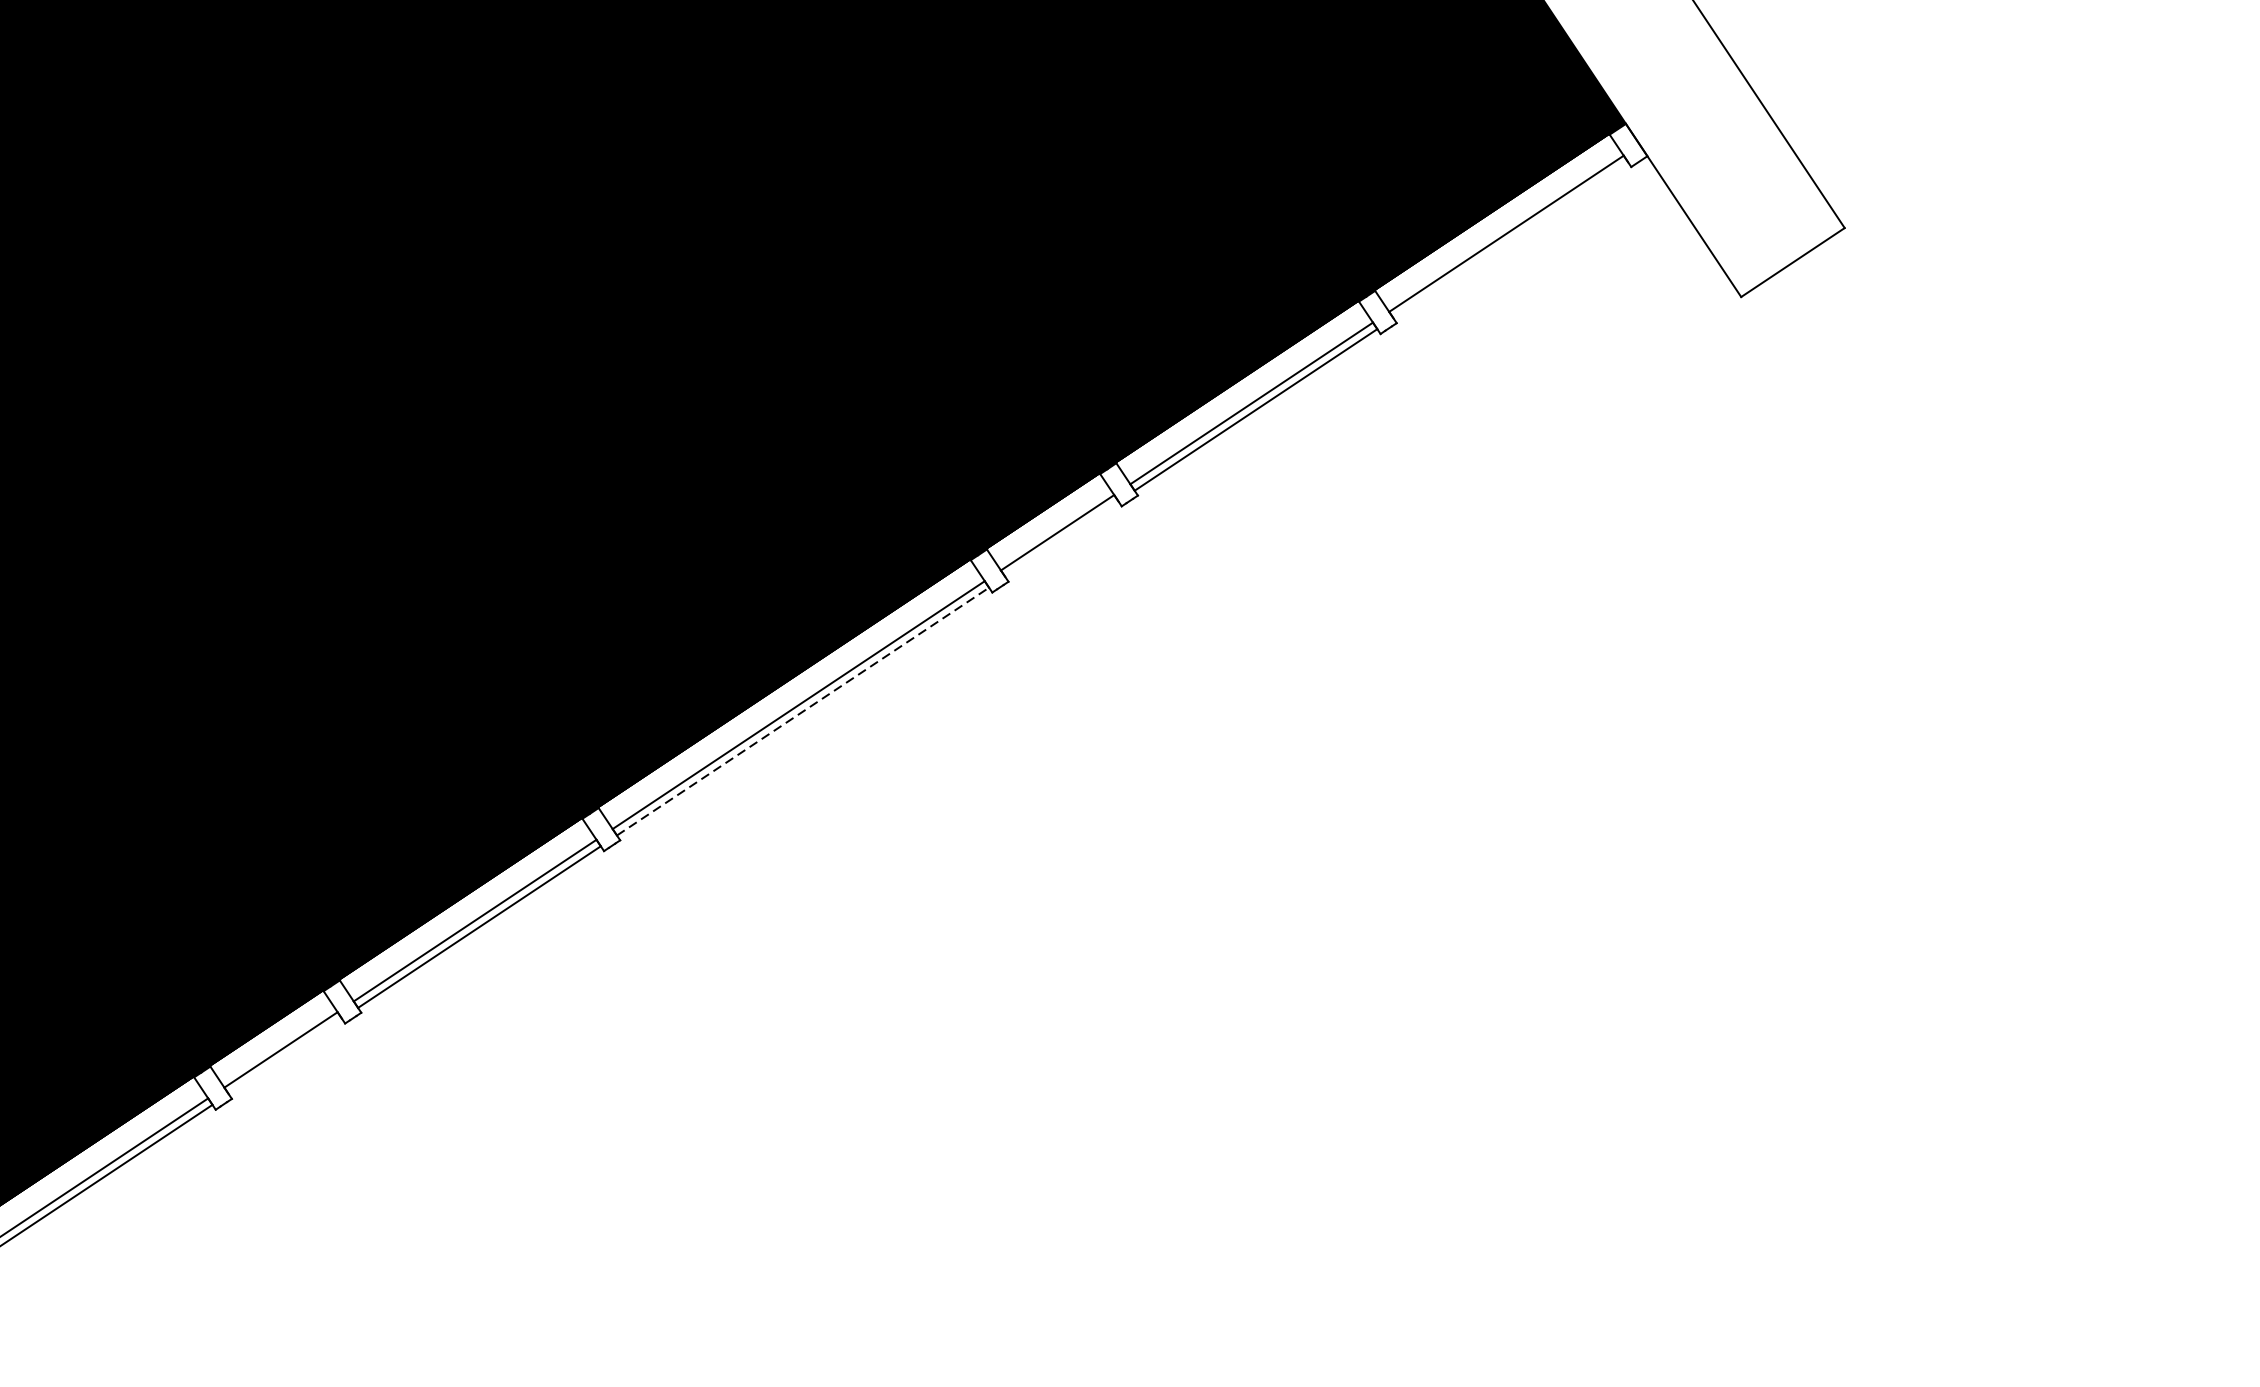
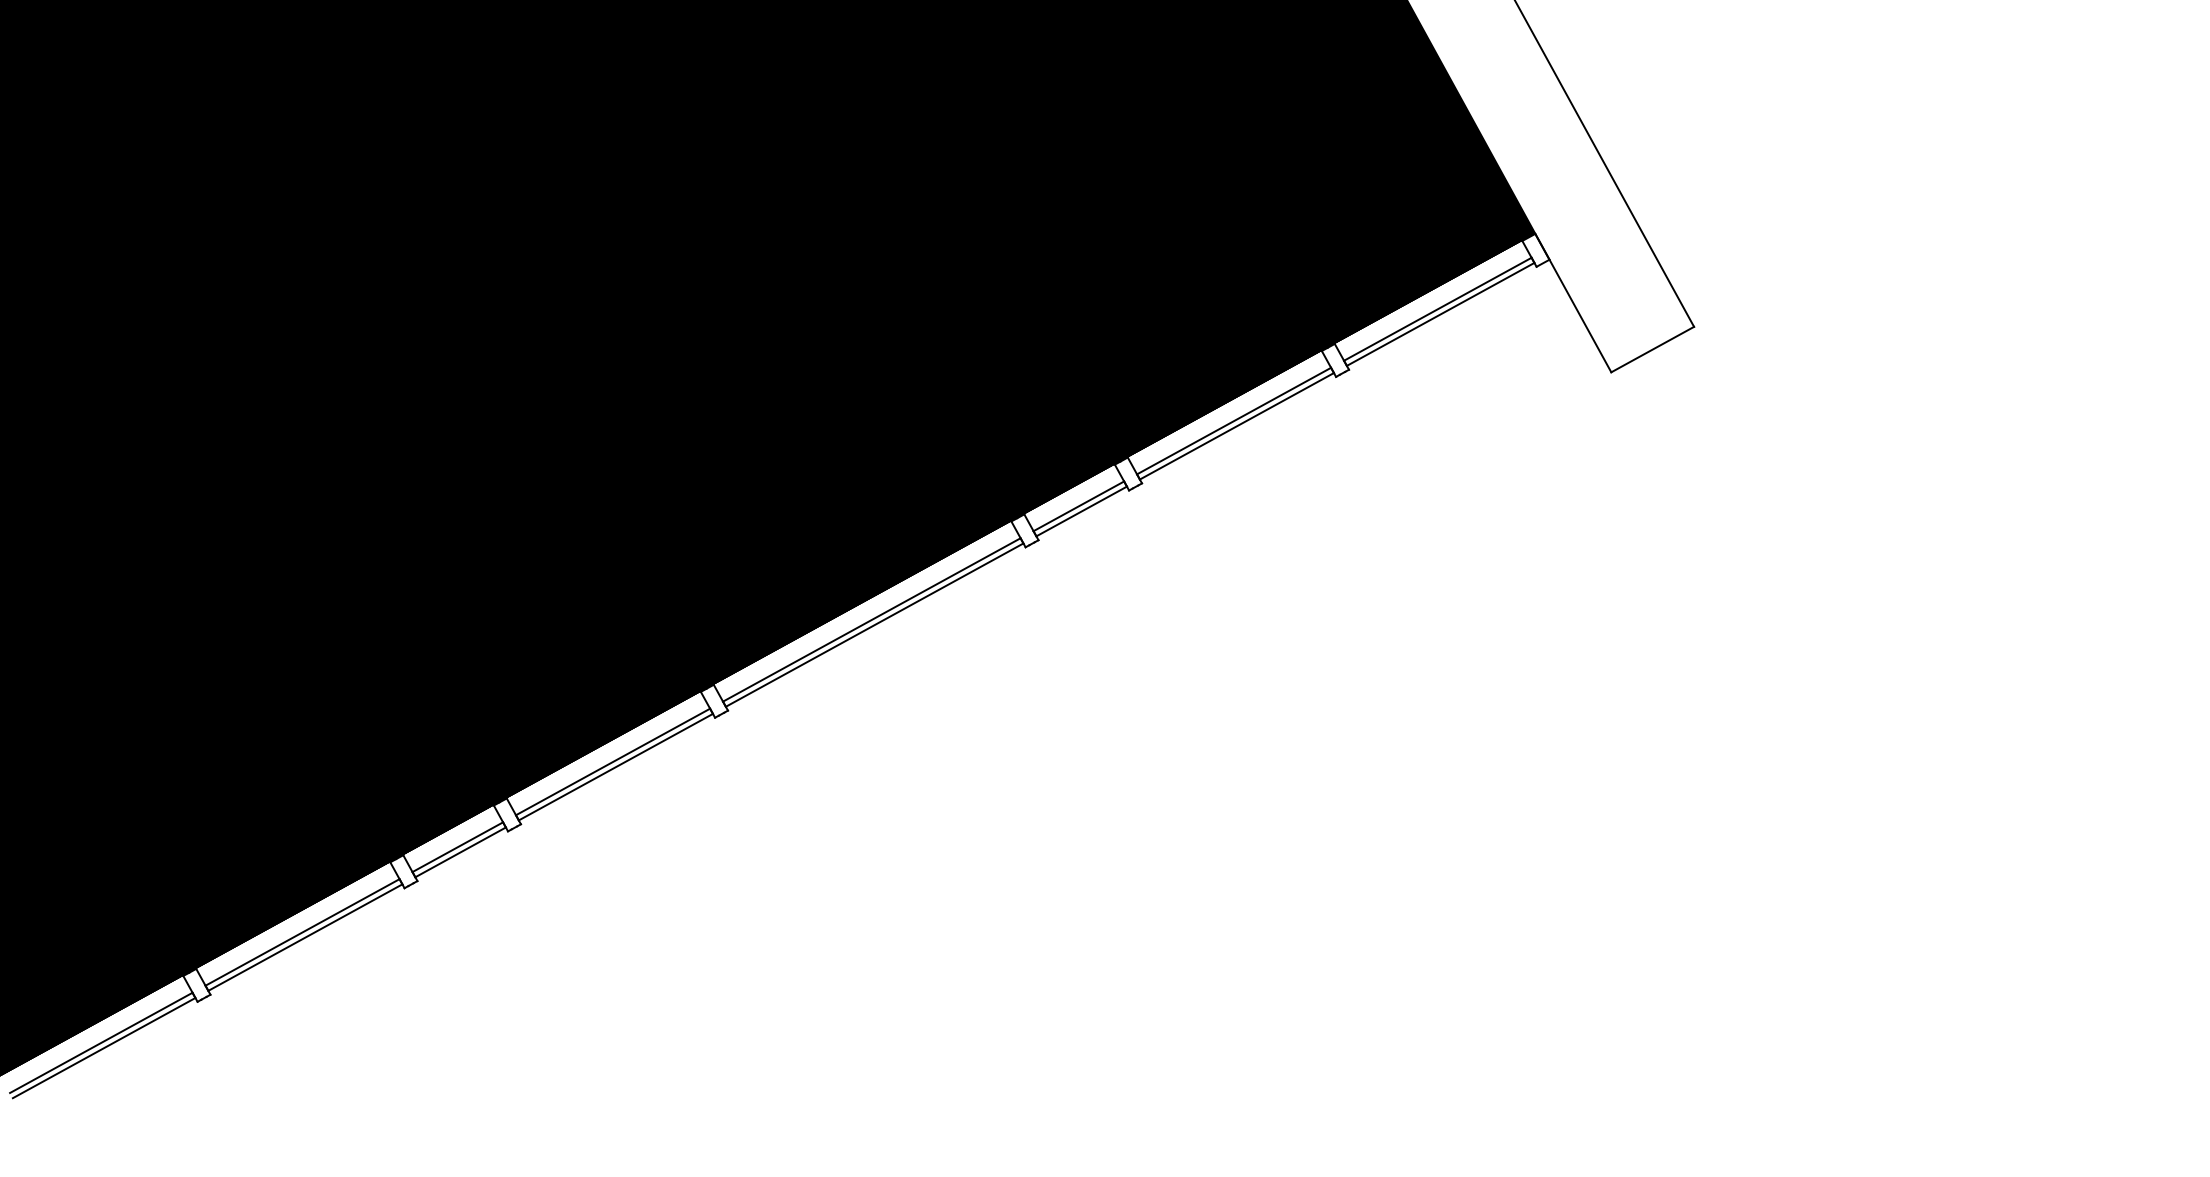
line: (1510, 239) -> (1440, 313), added
line: (1061, 539) -> (1081, 511), added
line: (802, 712) -> (874, 625), dashed -> solid
line: (285, 1056) -> (460, 852), added

